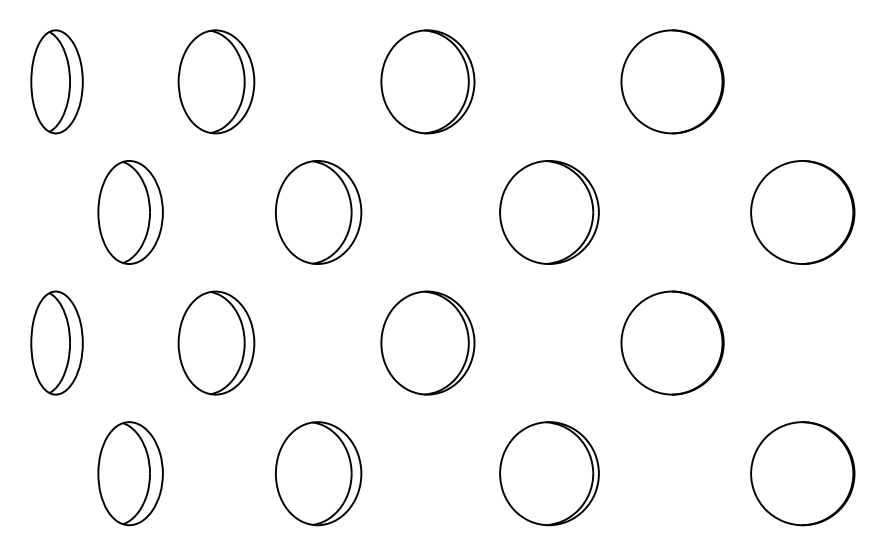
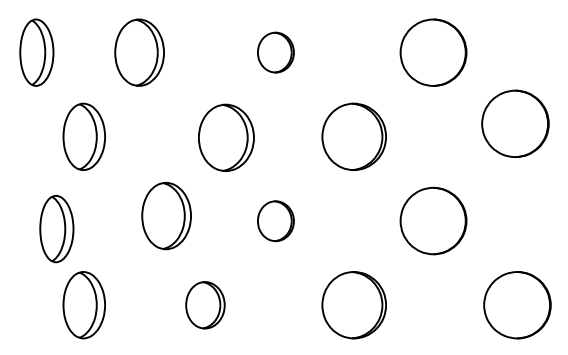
part: (427, 81) -> (275, 52), size x0.6
part: (318, 211) -> (226, 137), moved
part: (802, 211) -> (515, 123), moved
part: (56, 343) -> (56, 229), moved
part: (216, 343) -> (166, 216), moved
part: (427, 343) -> (275, 221), size x0.6
part: (318, 474) -> (205, 305), size x0.7

